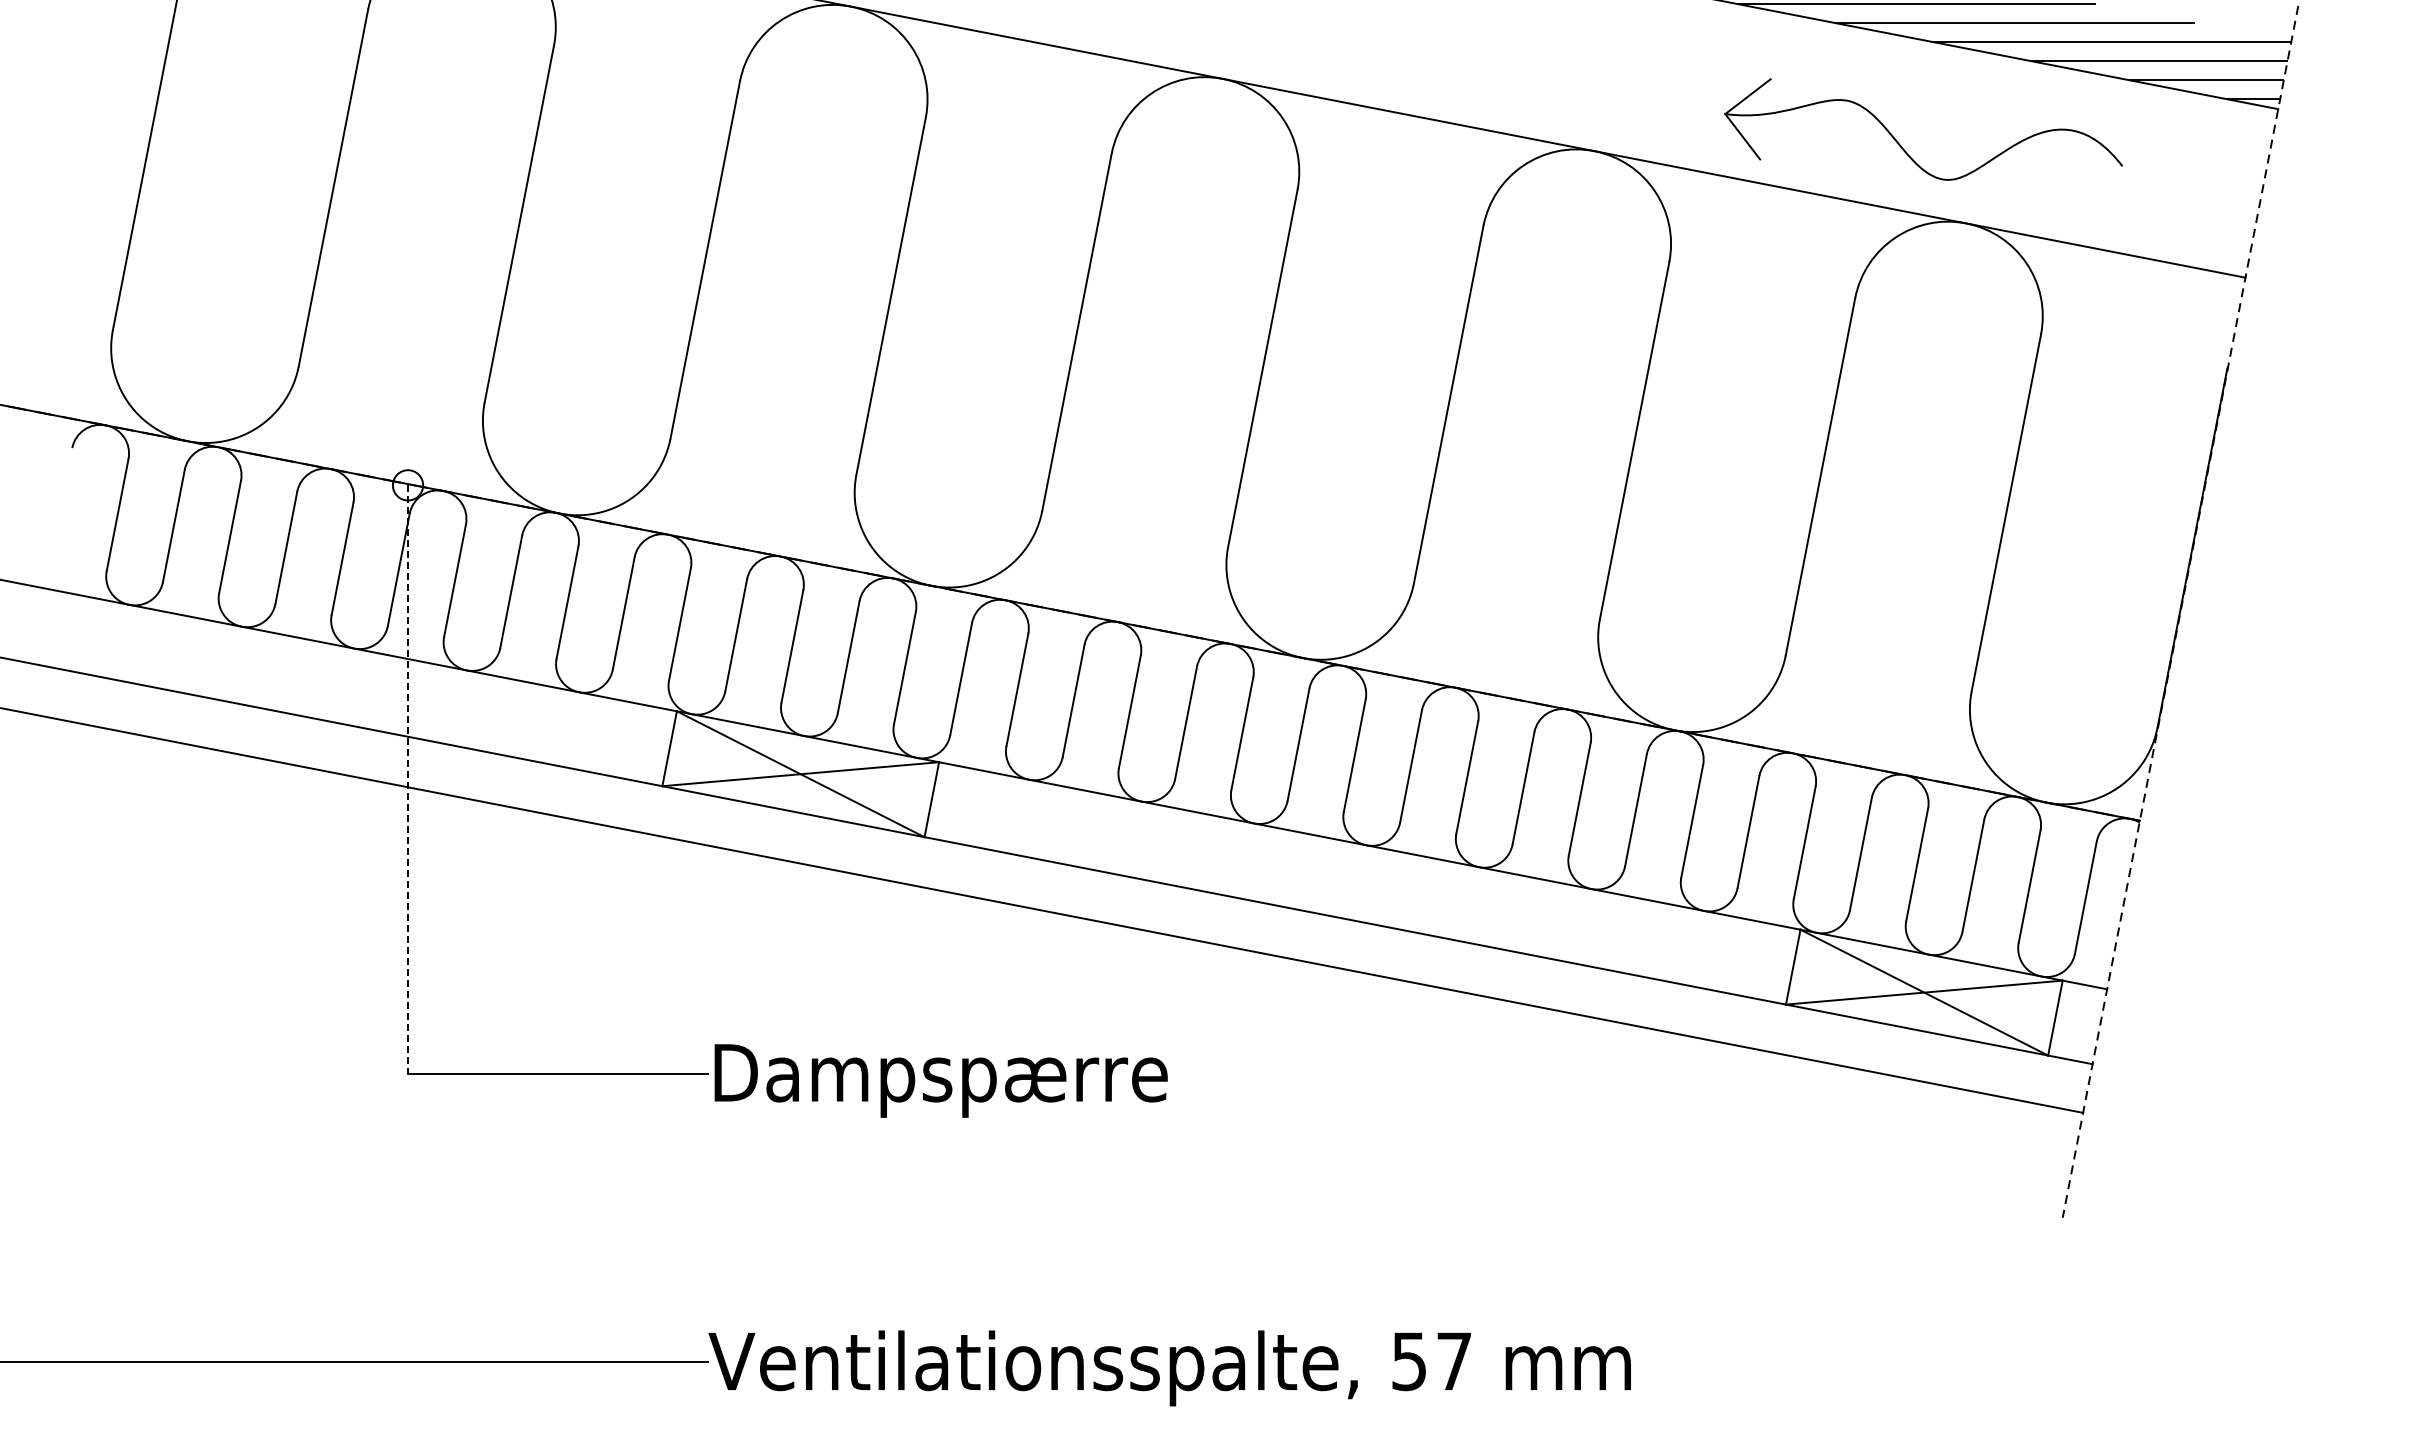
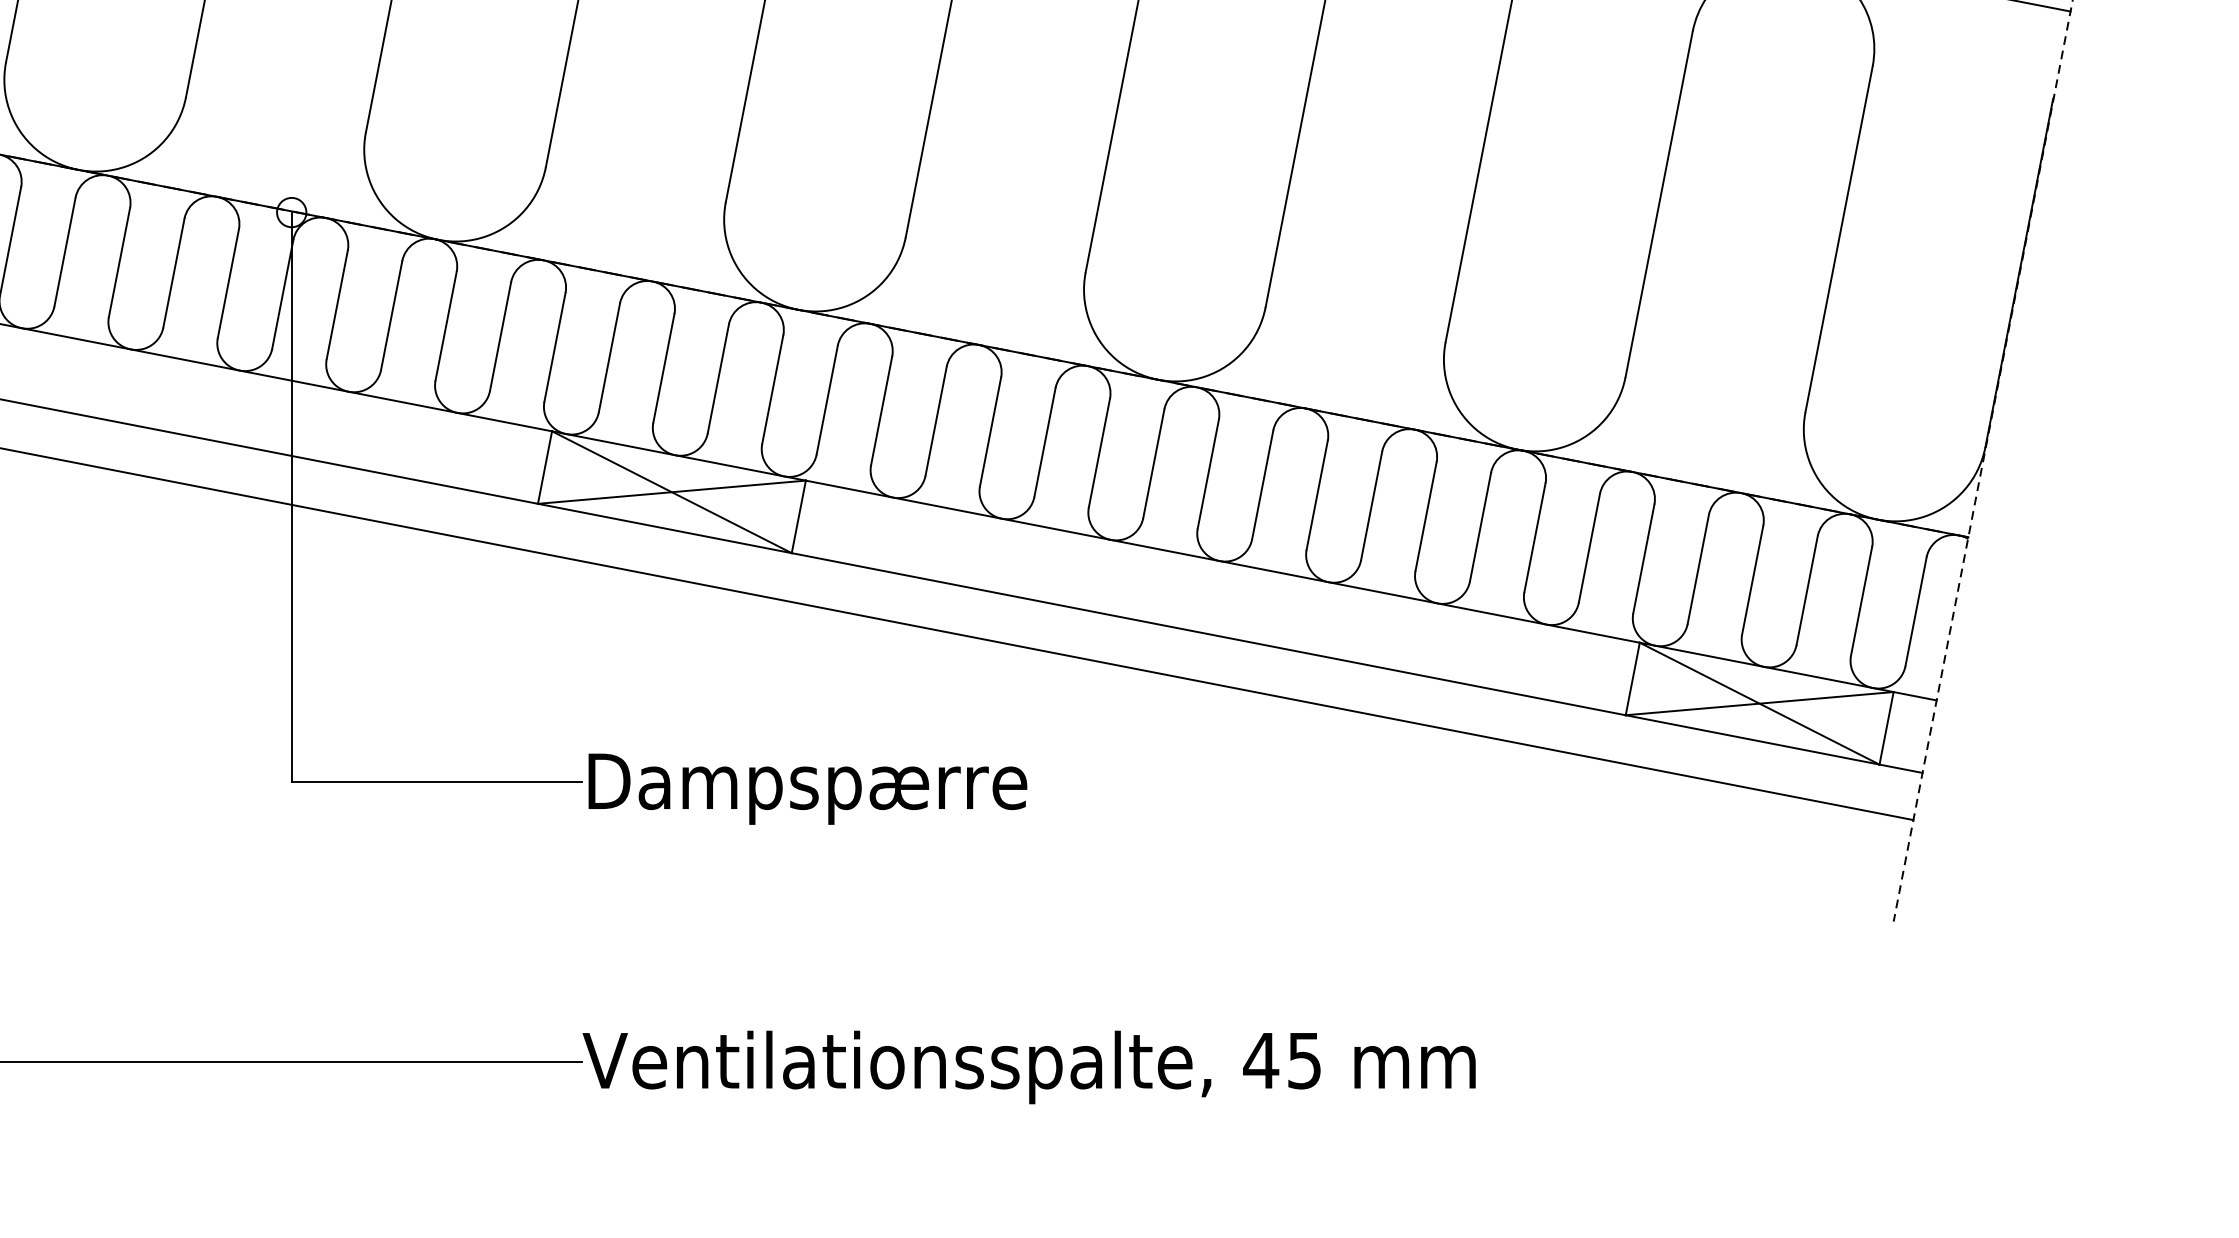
line: (408, 780) -> (292, 498), dashed -> solid
text: (1430, 1361) -> (1281, 1060), 57 -> 45

